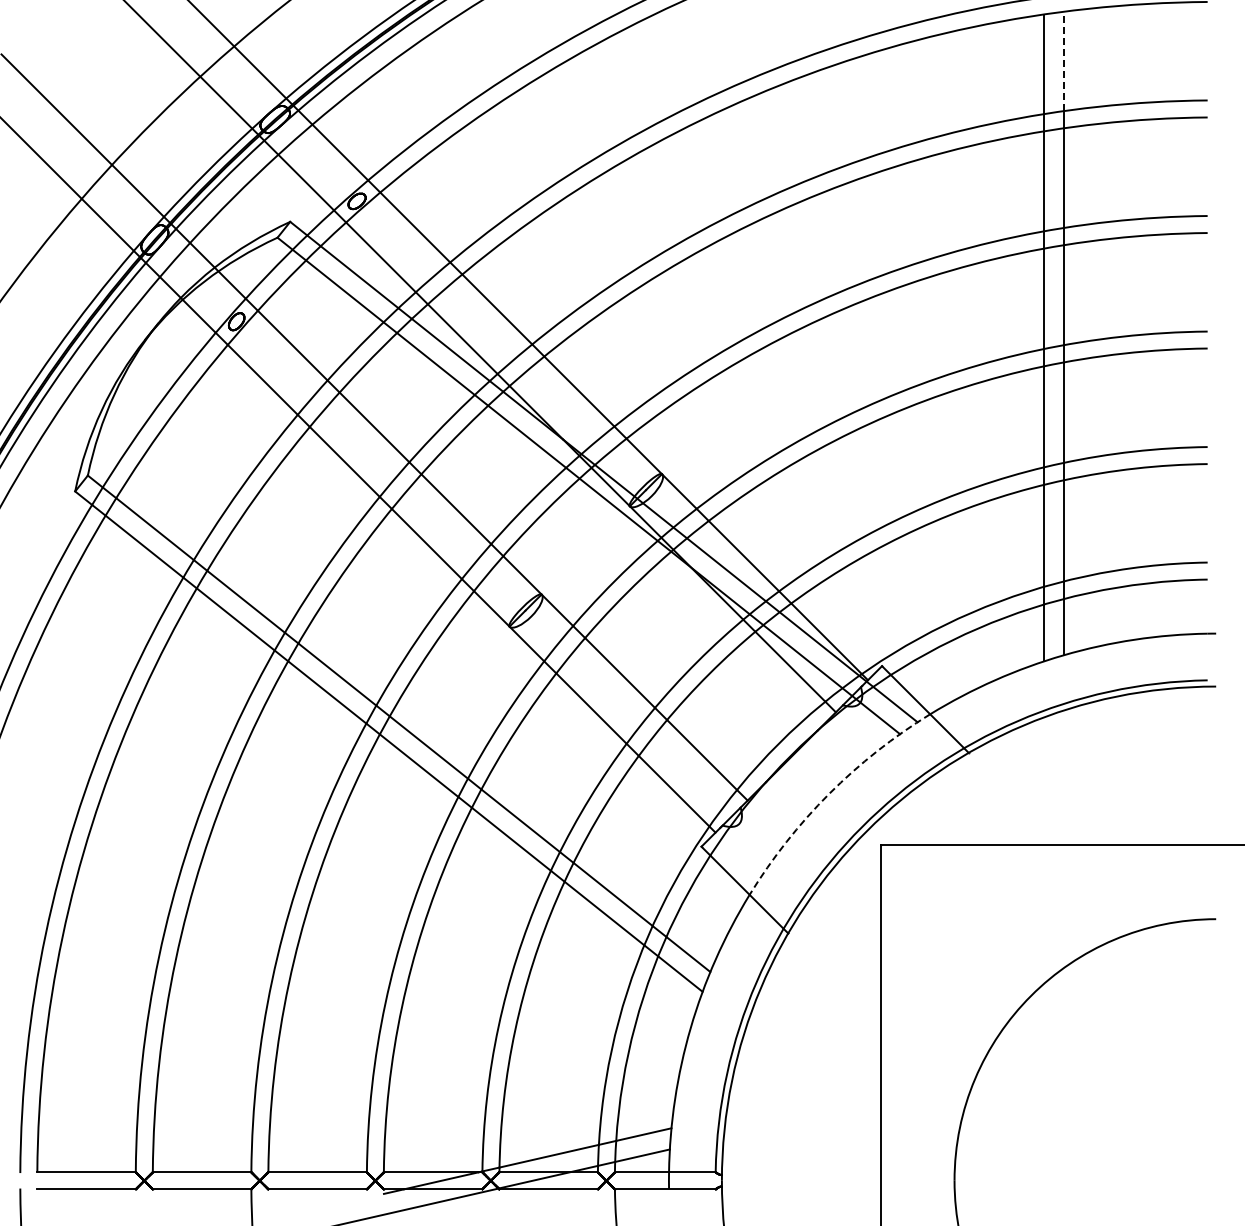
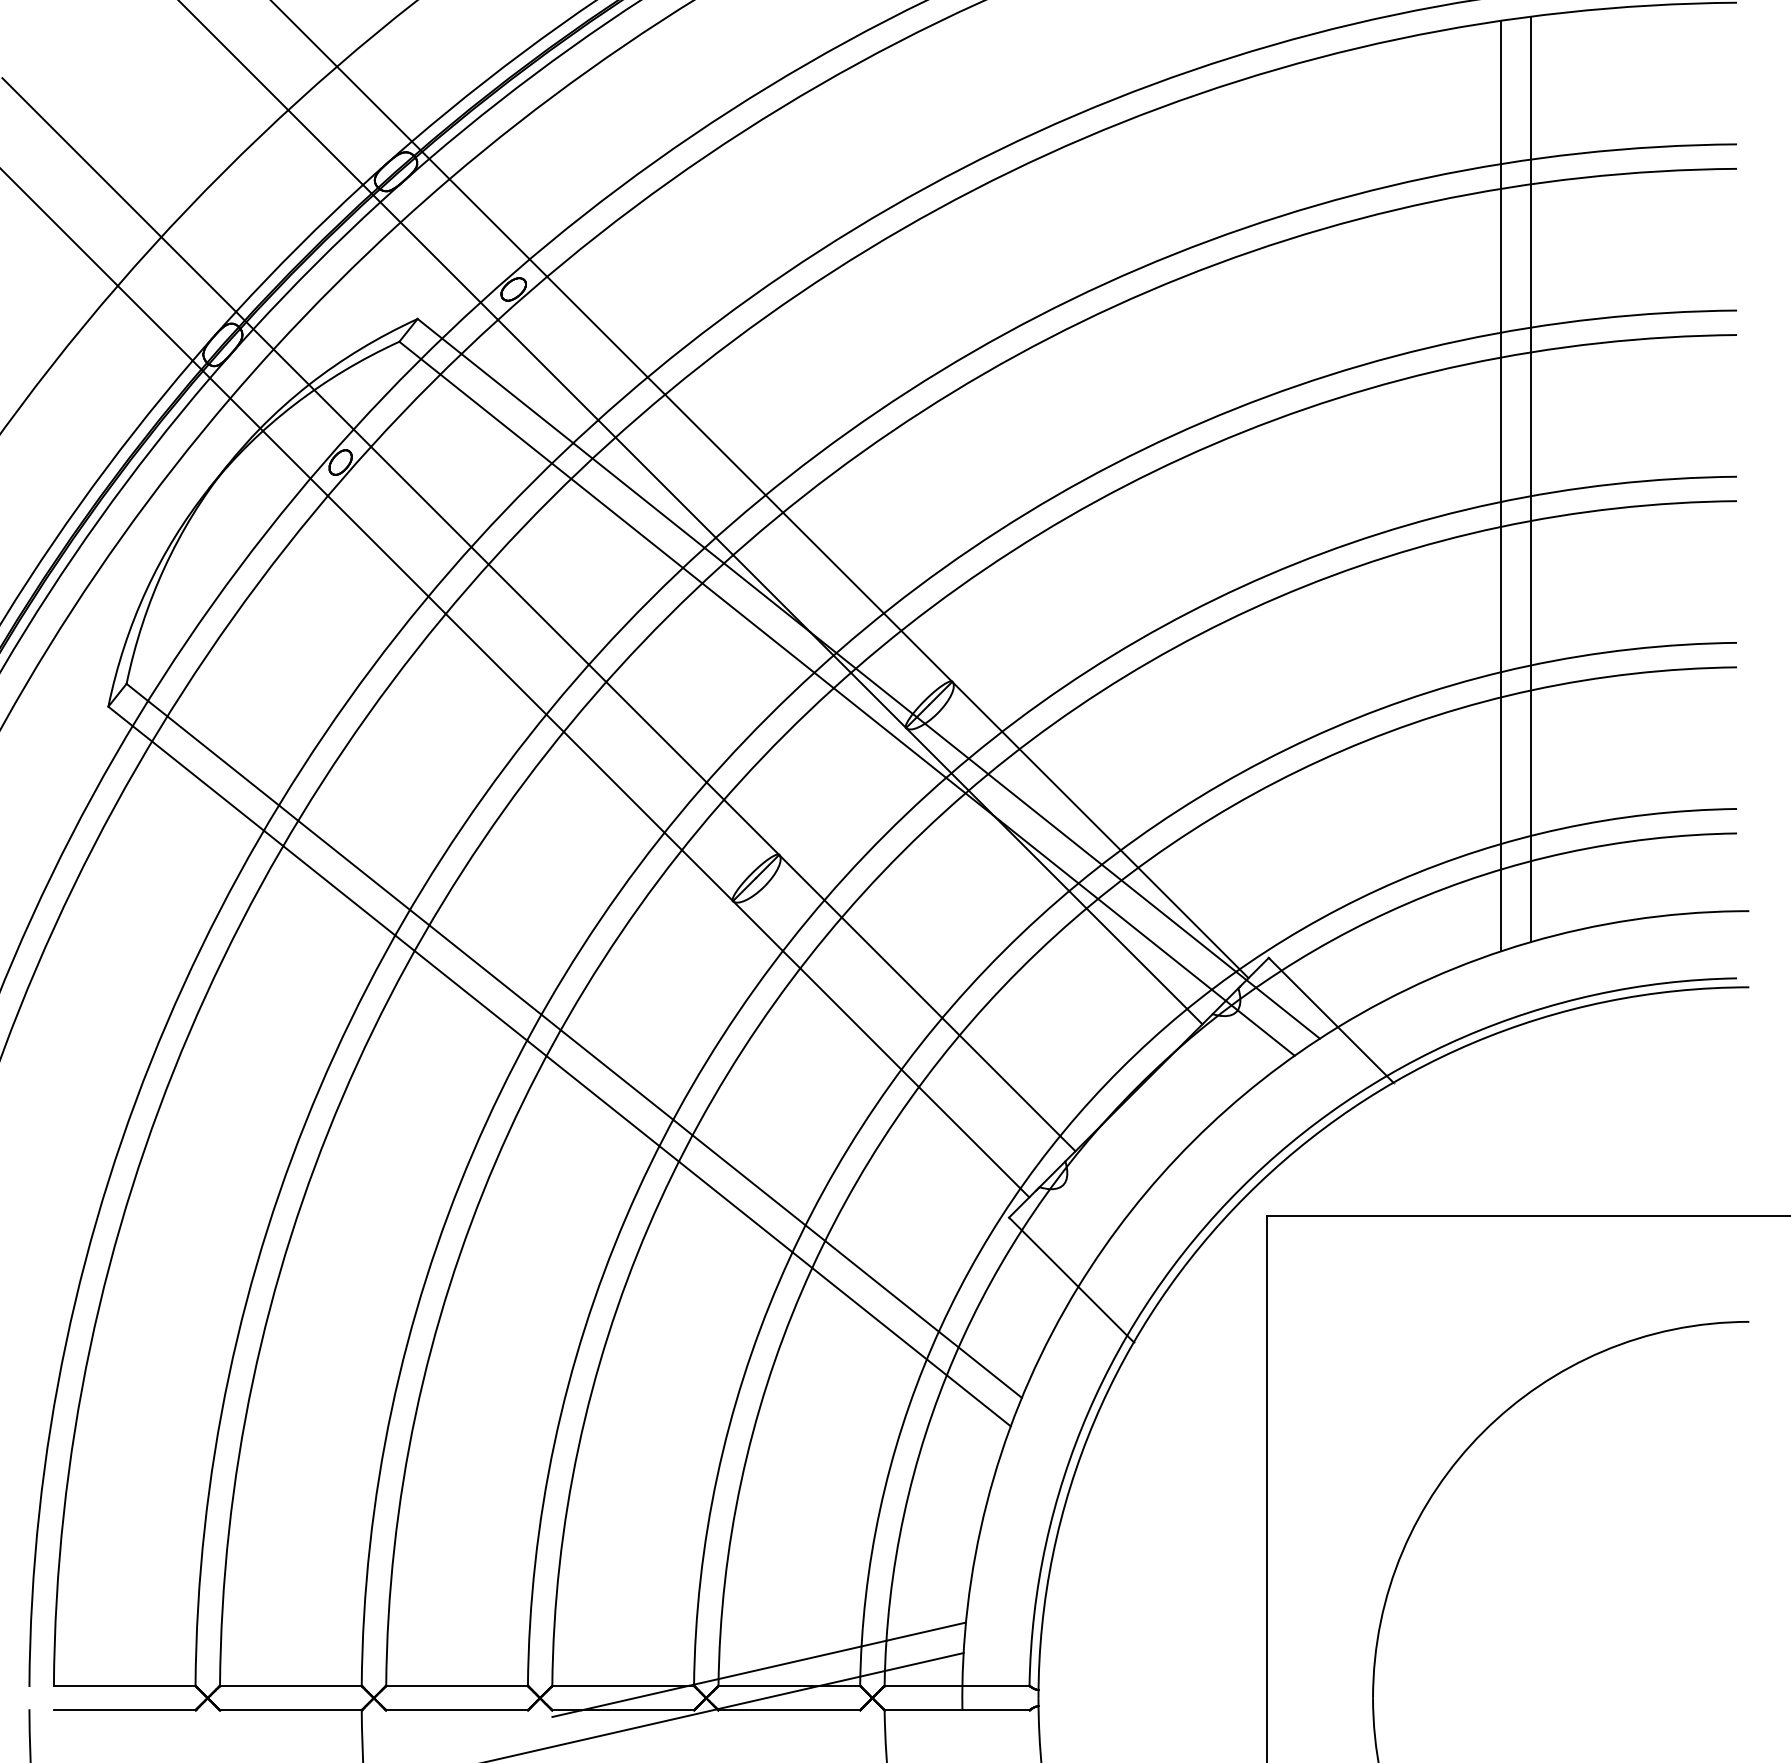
line: (1064, 61) -> (1531, 88), dashed -> solid
arc: (829, 793) -> (1193, 1141), dashed -> solid

